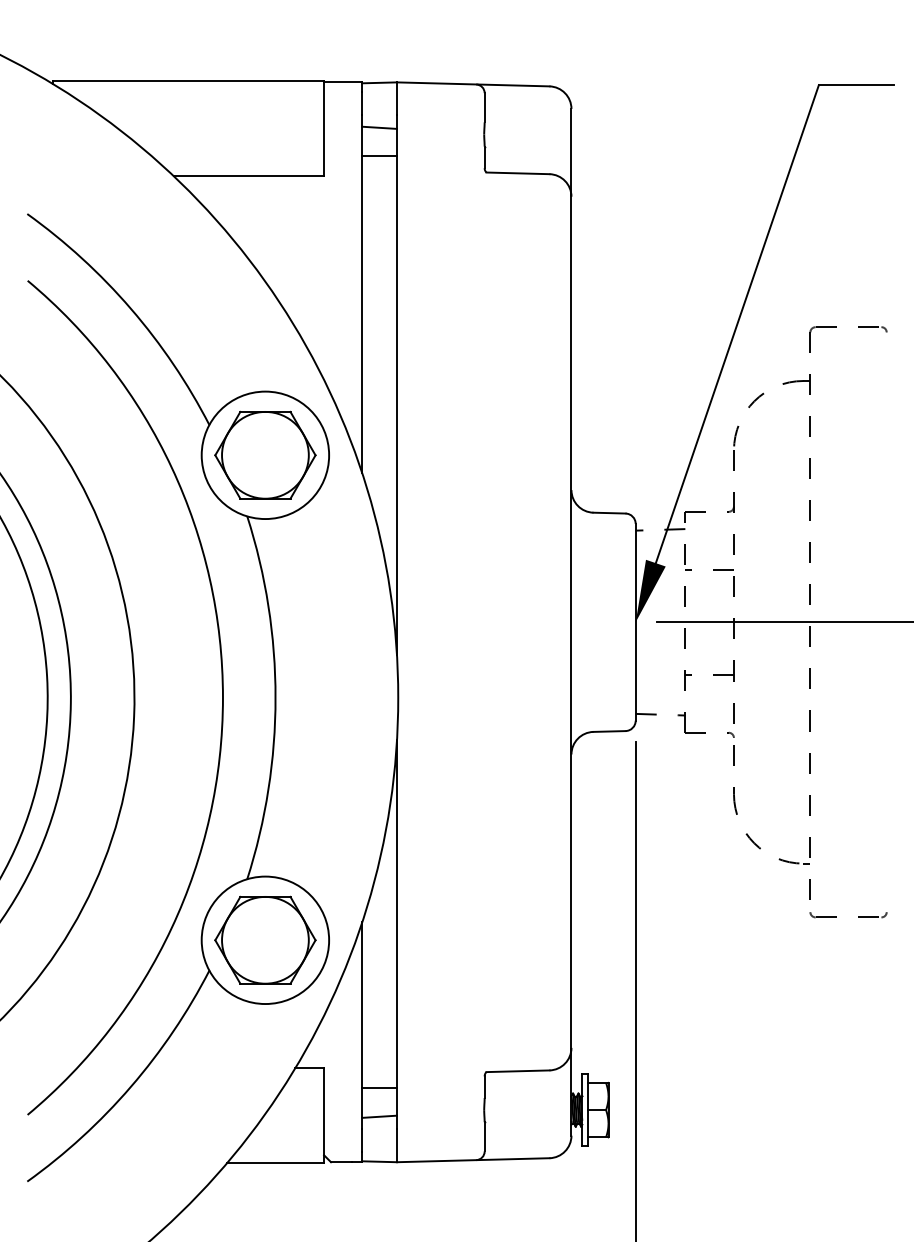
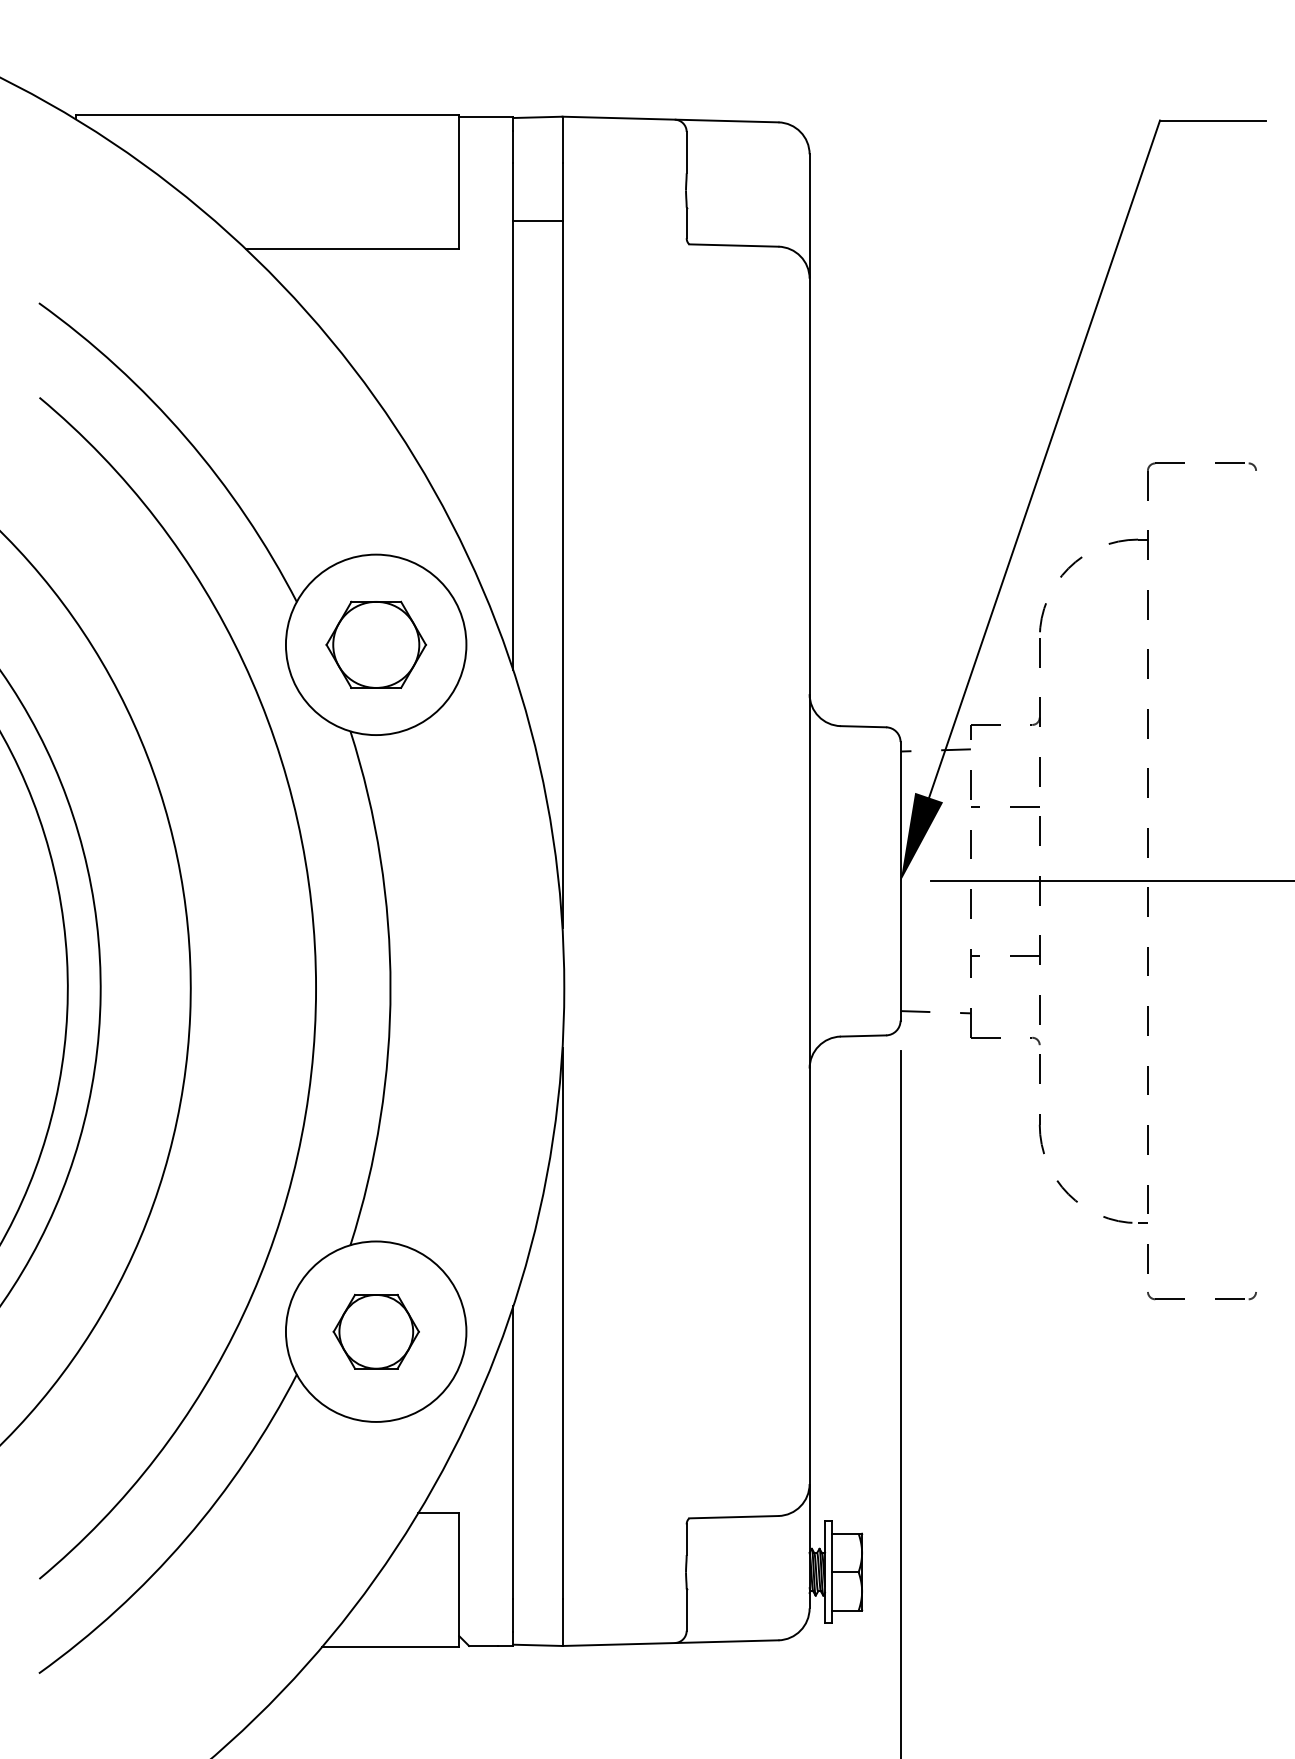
line: (379, 127) -> (537, 180), removed
part: (265, 455) -> (376, 644), size x0.7
part: (265, 940) -> (376, 1331), size x0.6
line: (379, 1088) -> (537, 1541), removed
line: (379, 1116) -> (537, 1581), removed

